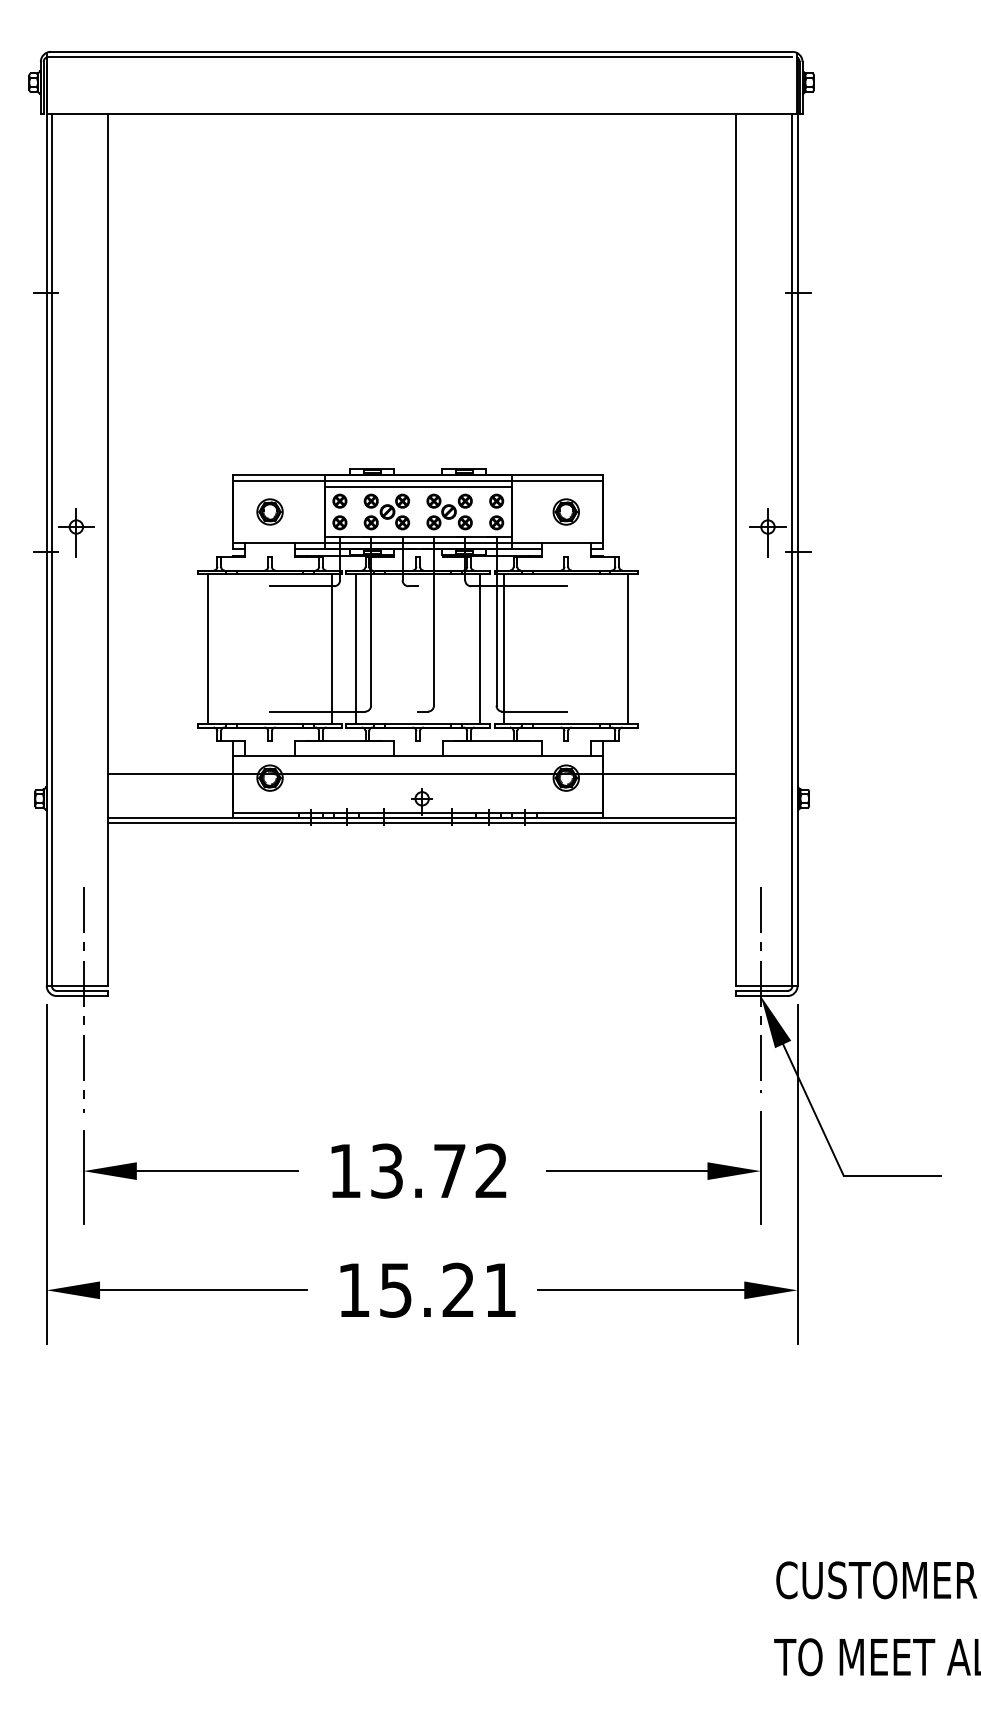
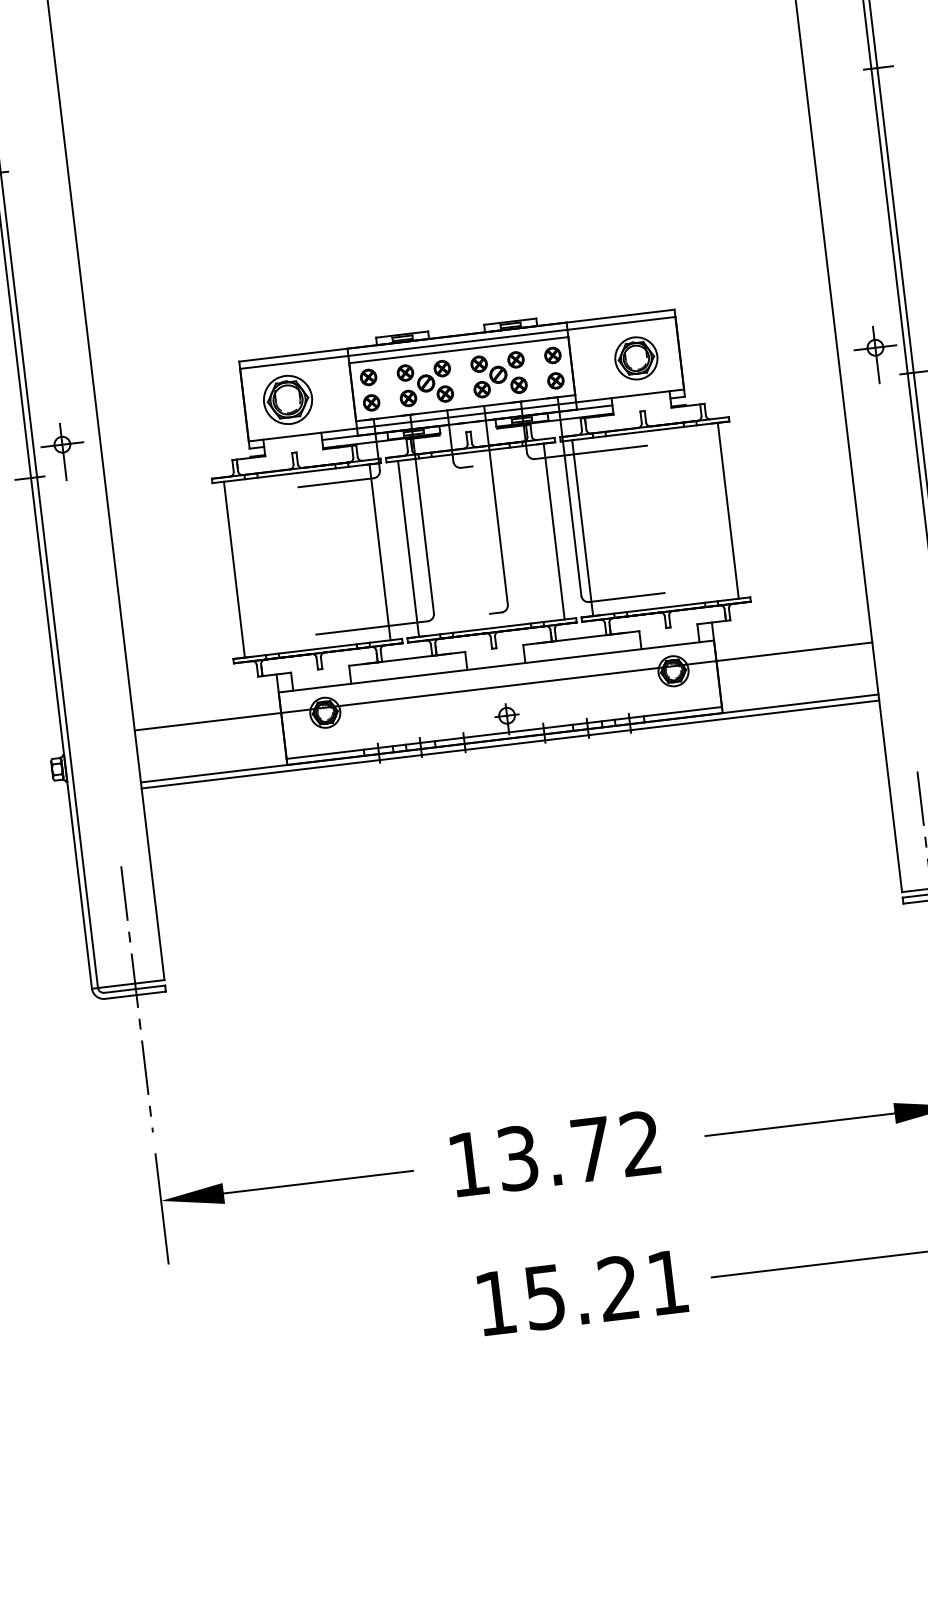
part: (269, 511) -> (287, 399), size x1.6
part: (565, 511) -> (635, 357), size x1.4
part: (176, 1289) -> (287, 1327), removed

